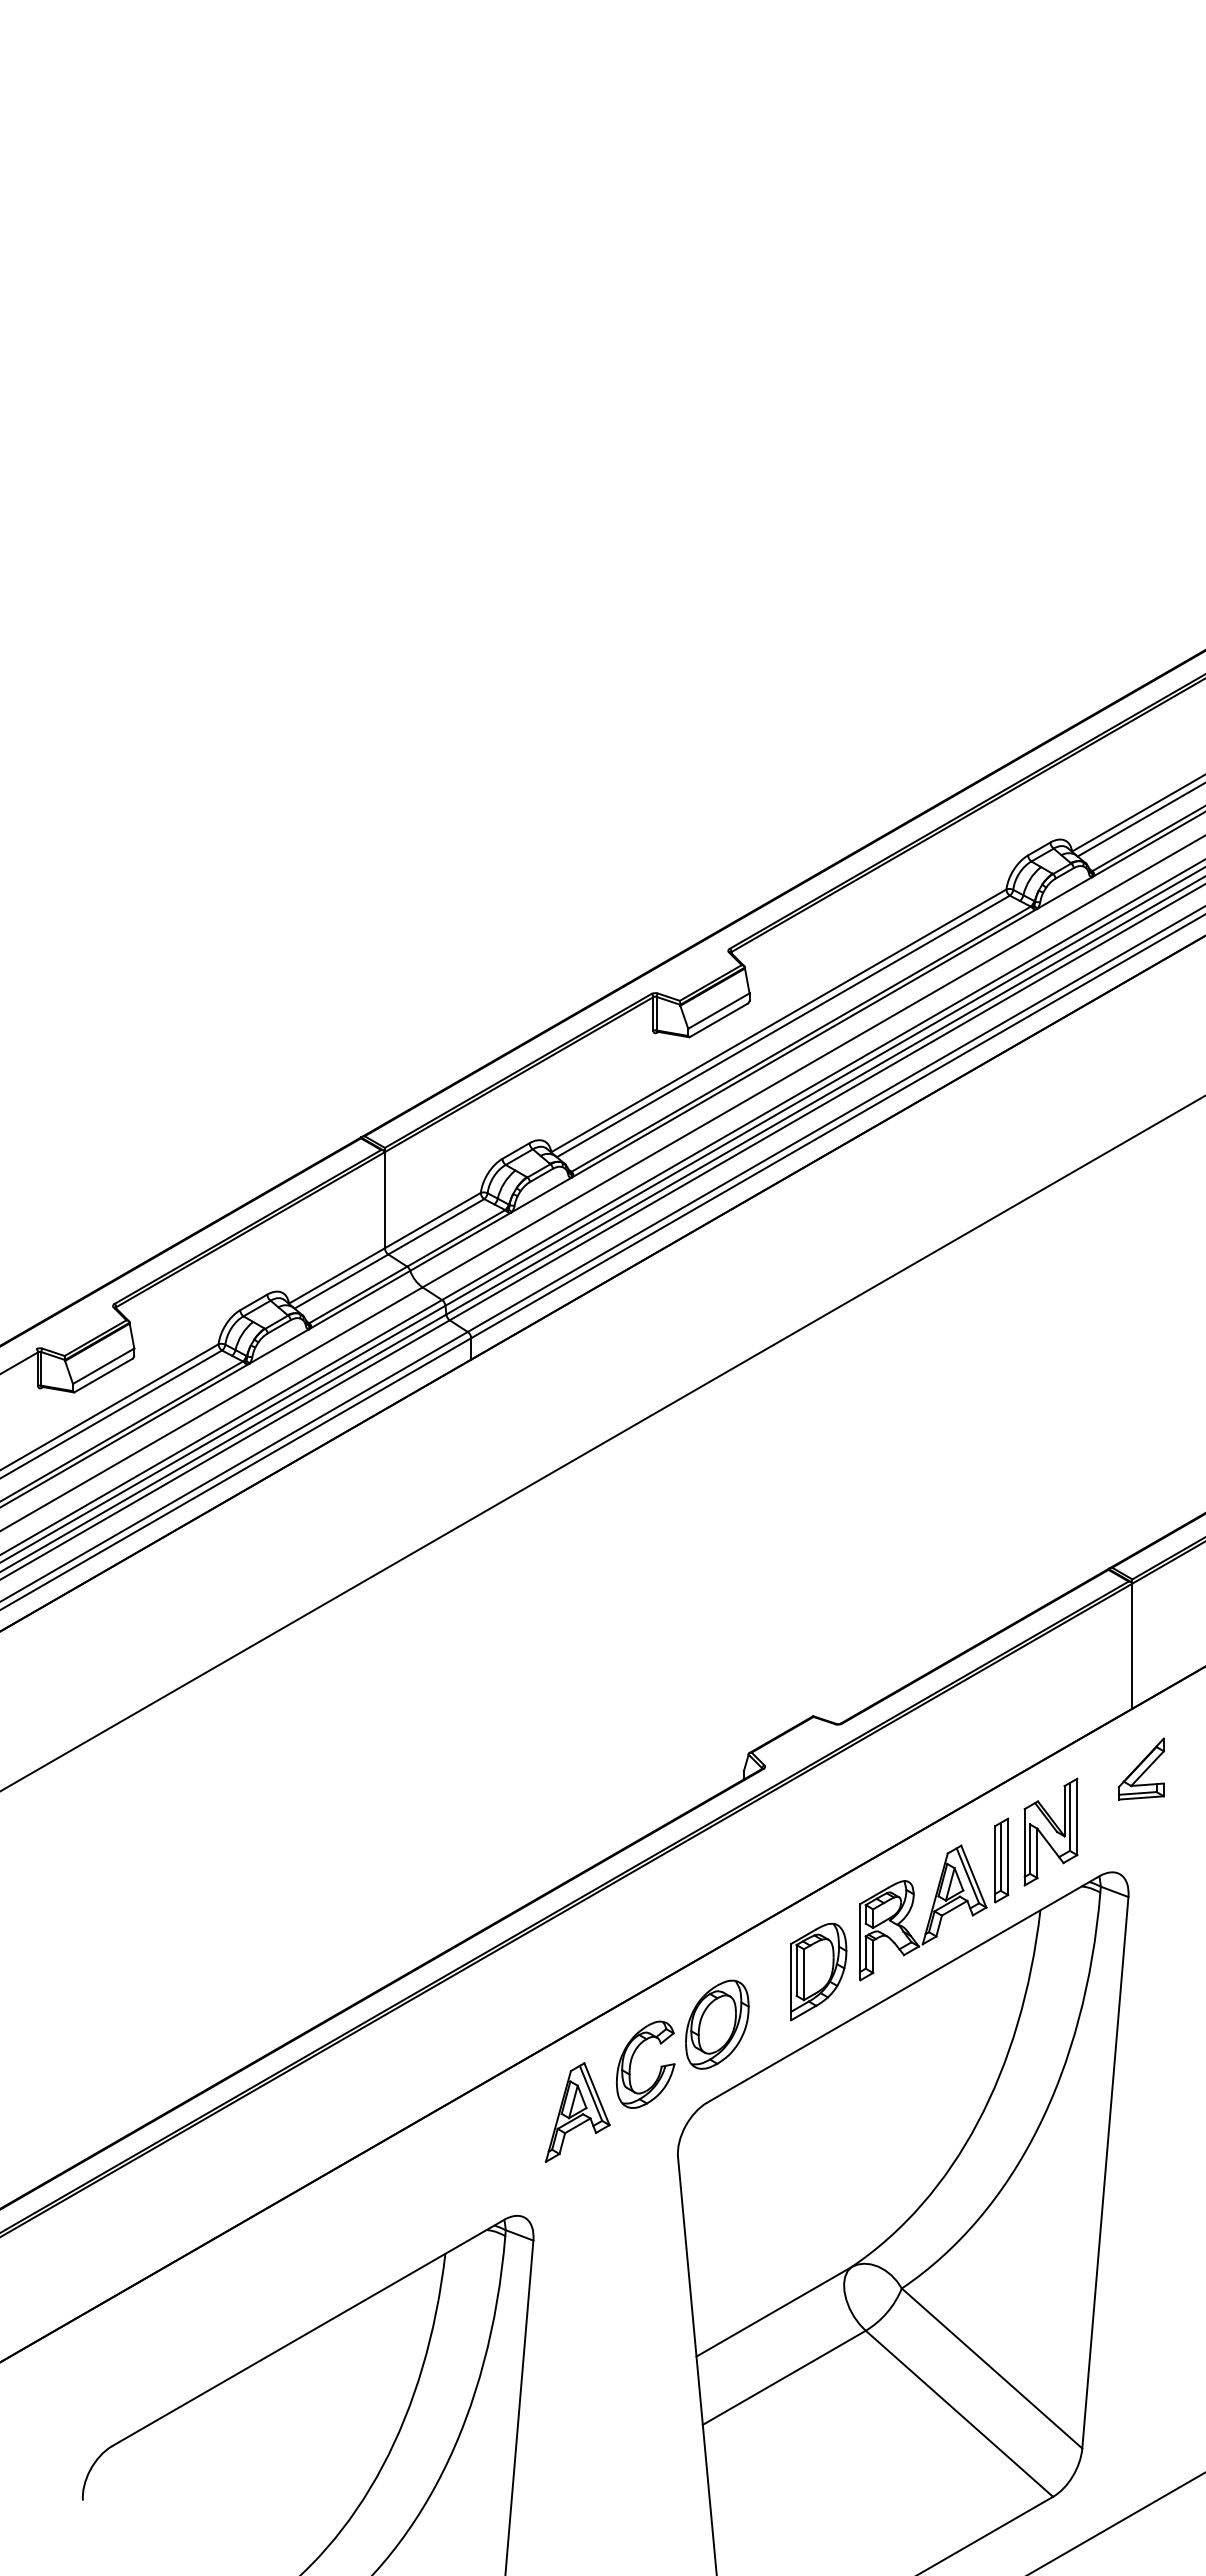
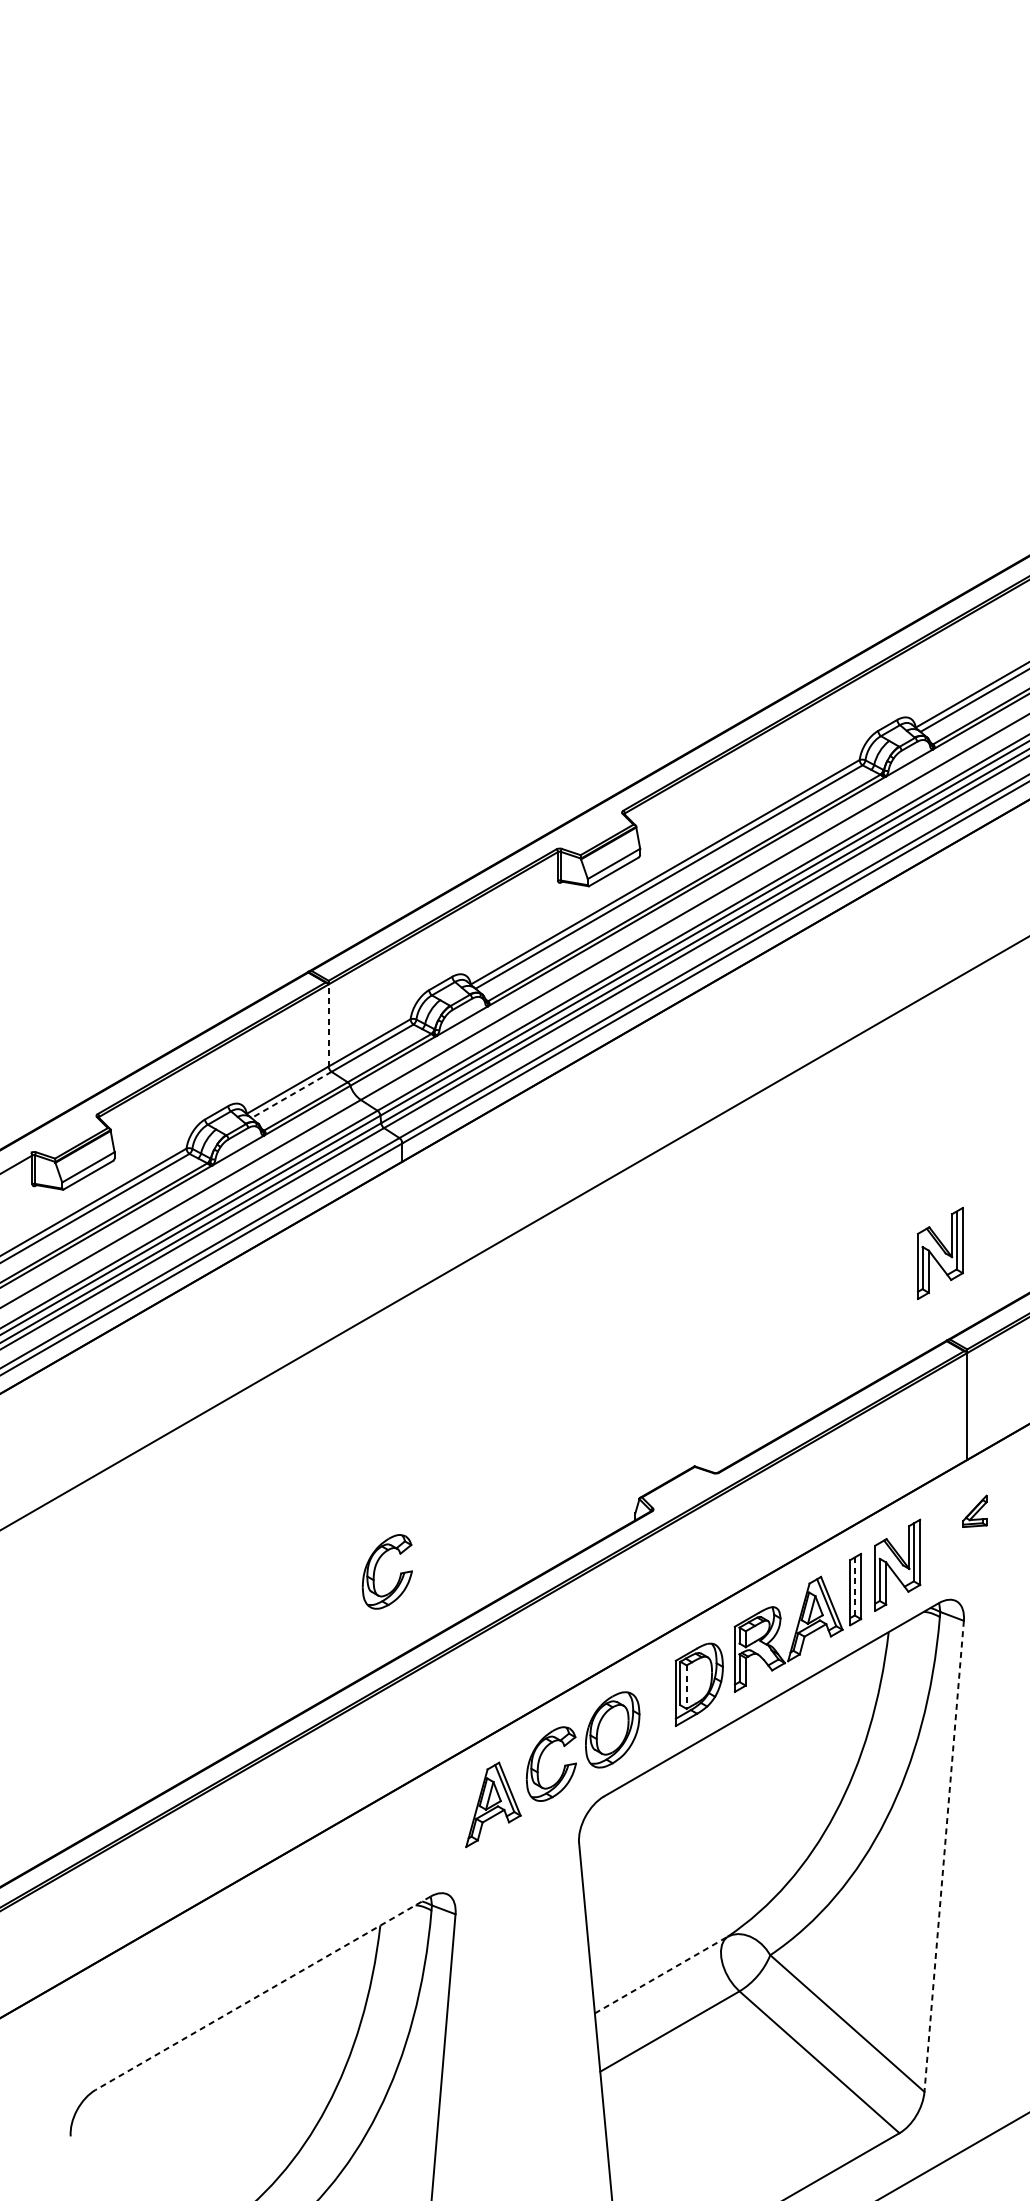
line: (384, 1199) -> (328, 1024), solid -> dashed
line: (341, 1281) -> (291, 1094), solid -> dashed
part: (1100, 1466) -> (940, 1252), added
part: (1141, 1768) -> (975, 1510), size x0.6
part: (440, 1834) -> (376, 1567), added
line: (1000, 1856) -> (854, 1586), solid -> dashed
line: (803, 1975) -> (686, 1687), solid -> dashed
line: (1105, 2172) -> (944, 1856), solid -> dashed
line: (774, 2311) -> (661, 1974), solid -> dashed
line: (307, 2333) -> (262, 1993), solid -> dashed

